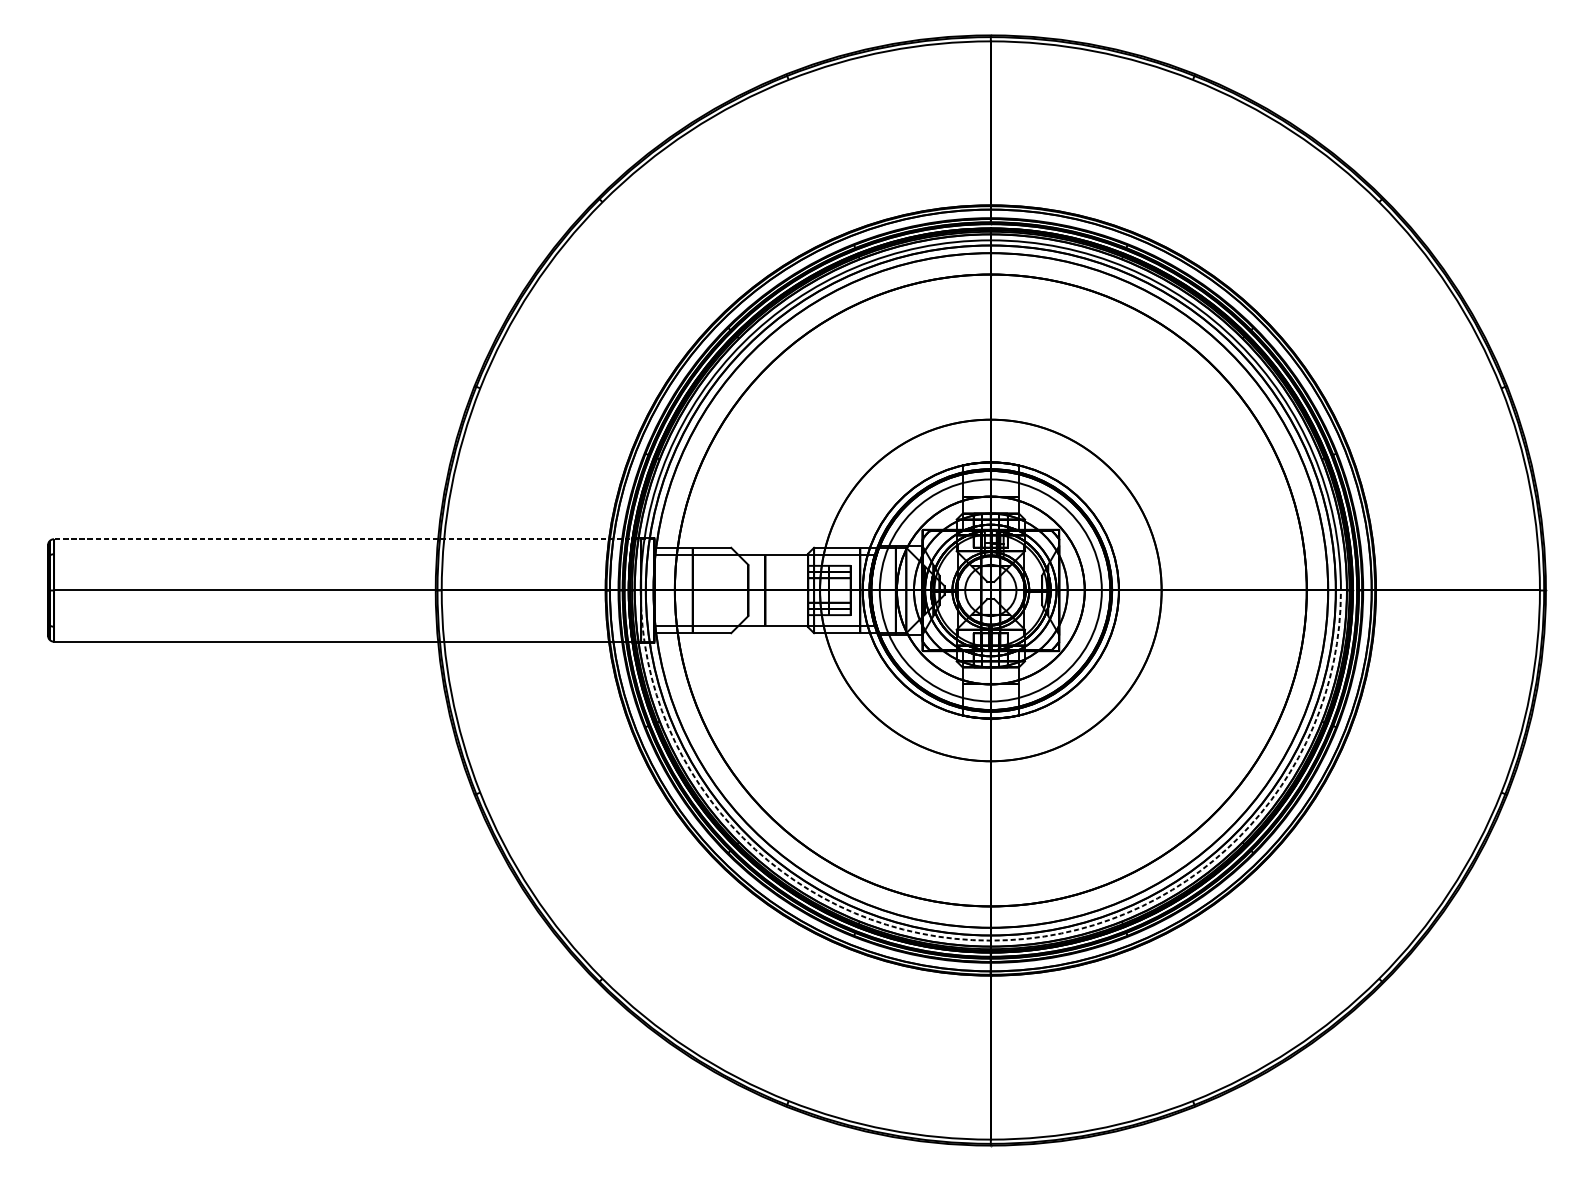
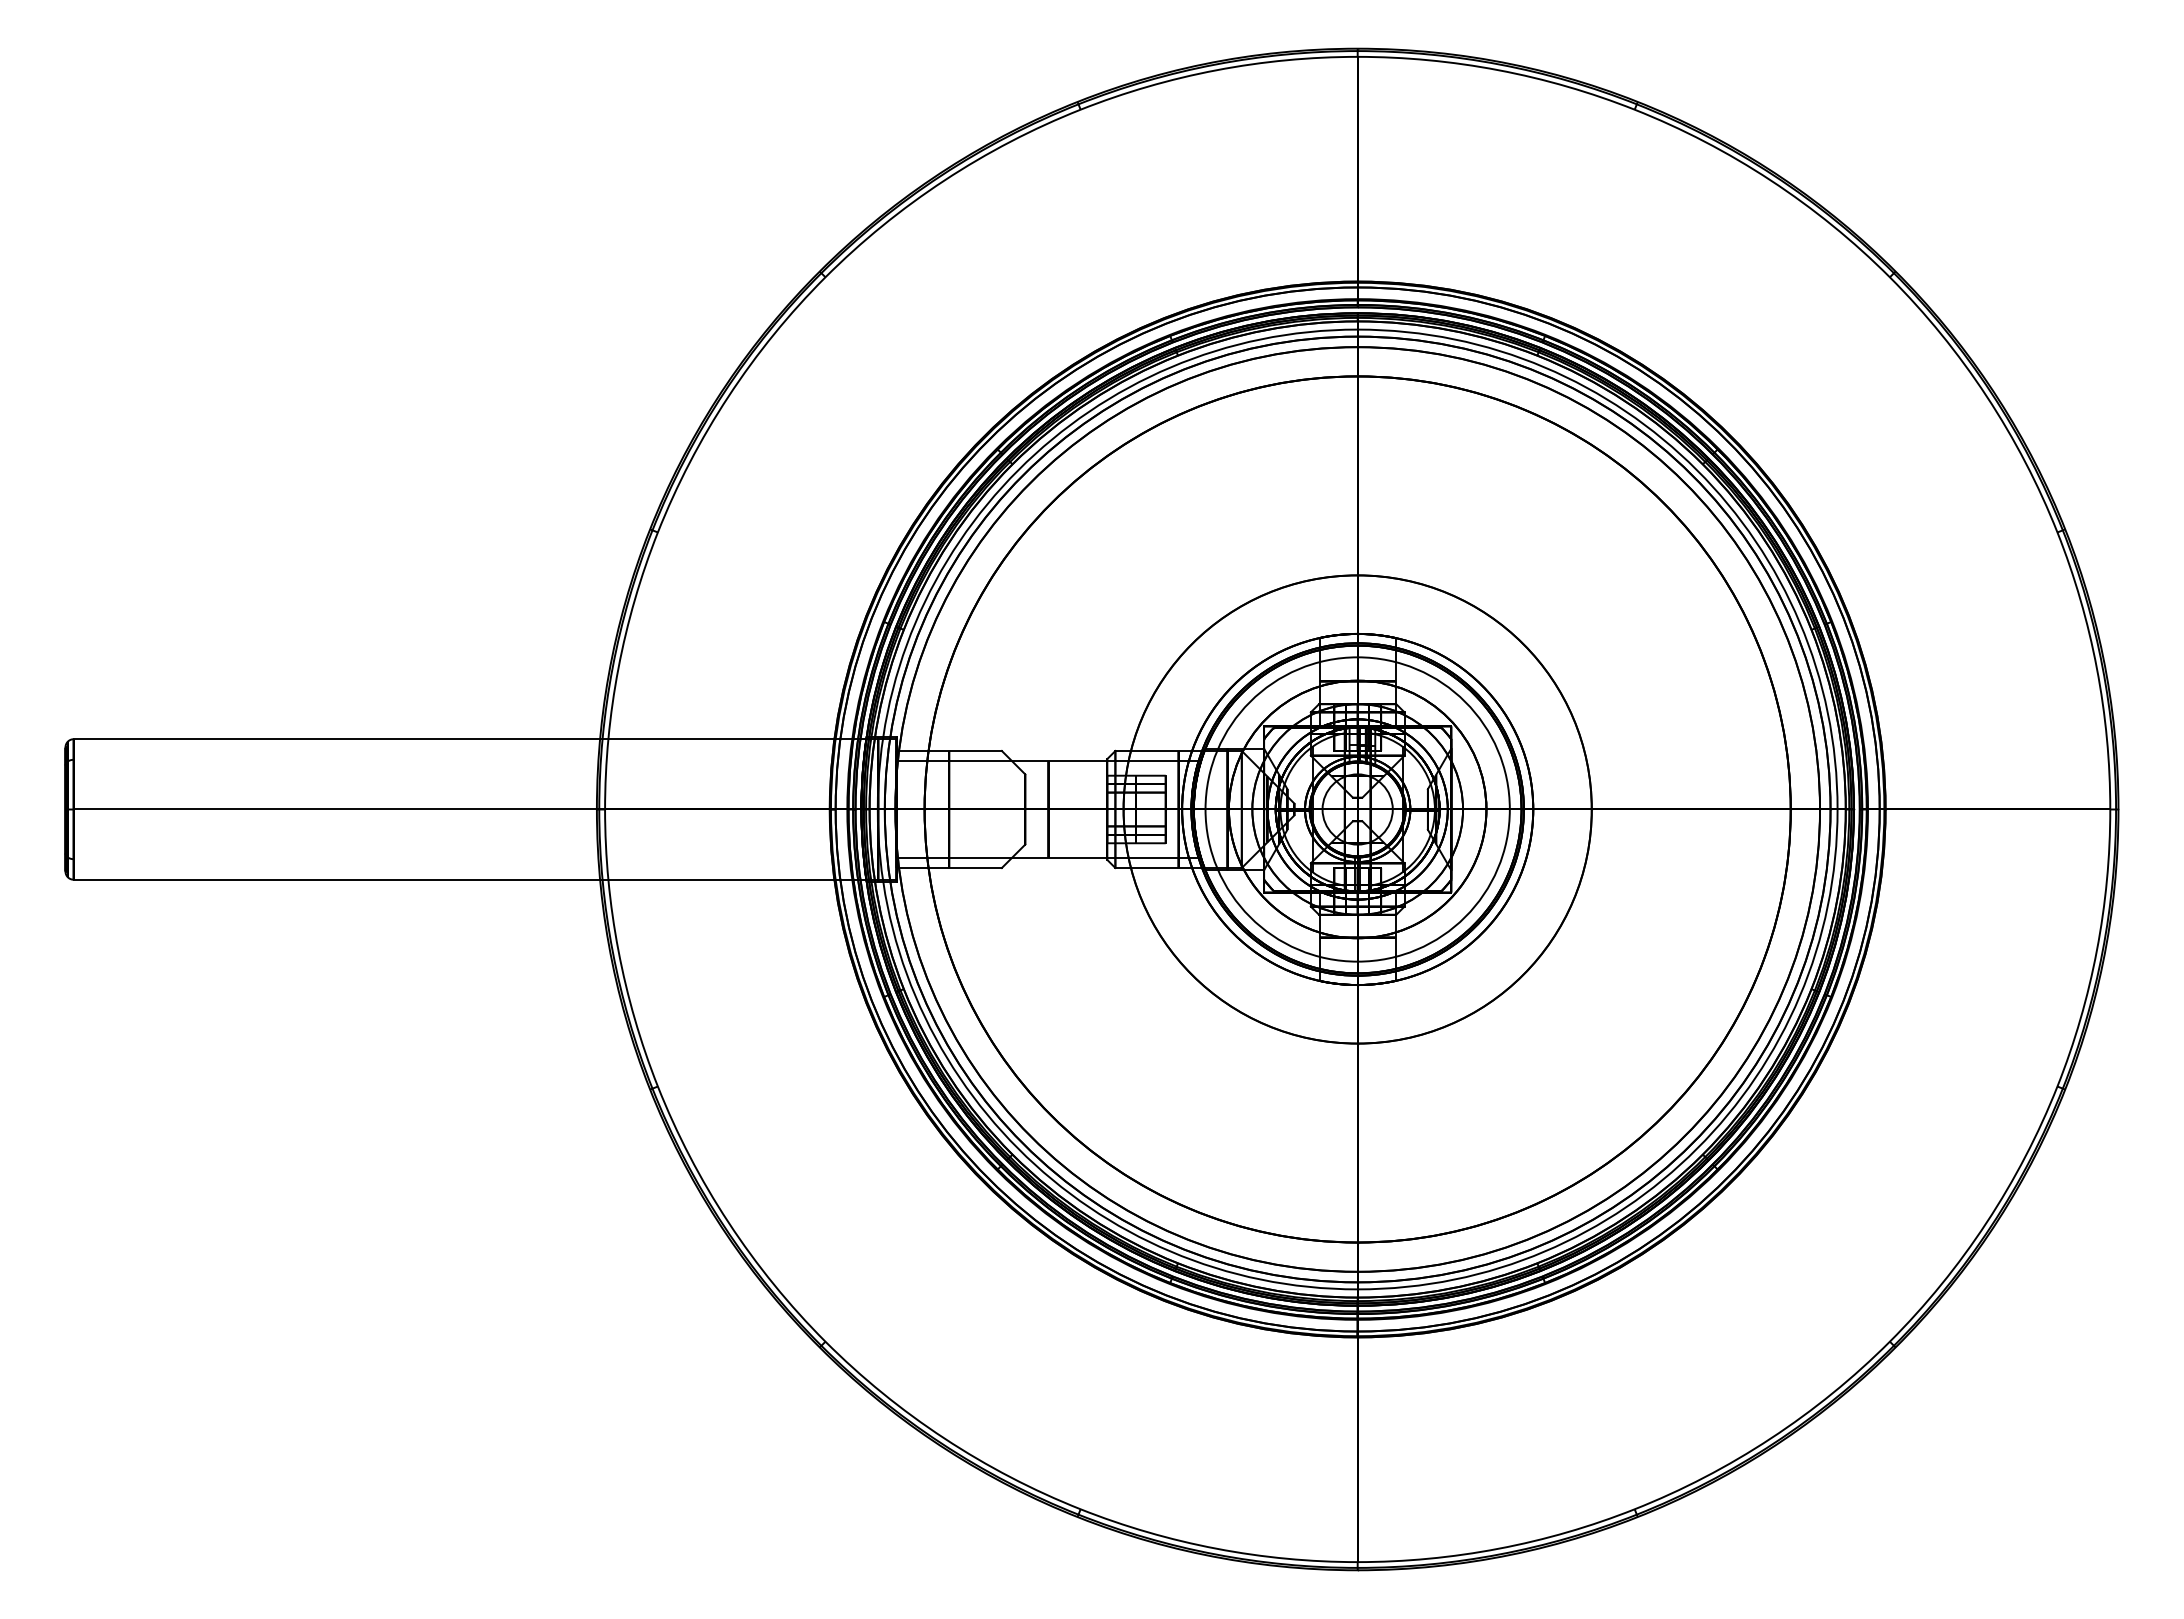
line: (353, 539) -> (484, 739), dashed -> solid
arc: (990, 940) -> (1357, 1289), dashed -> solid

